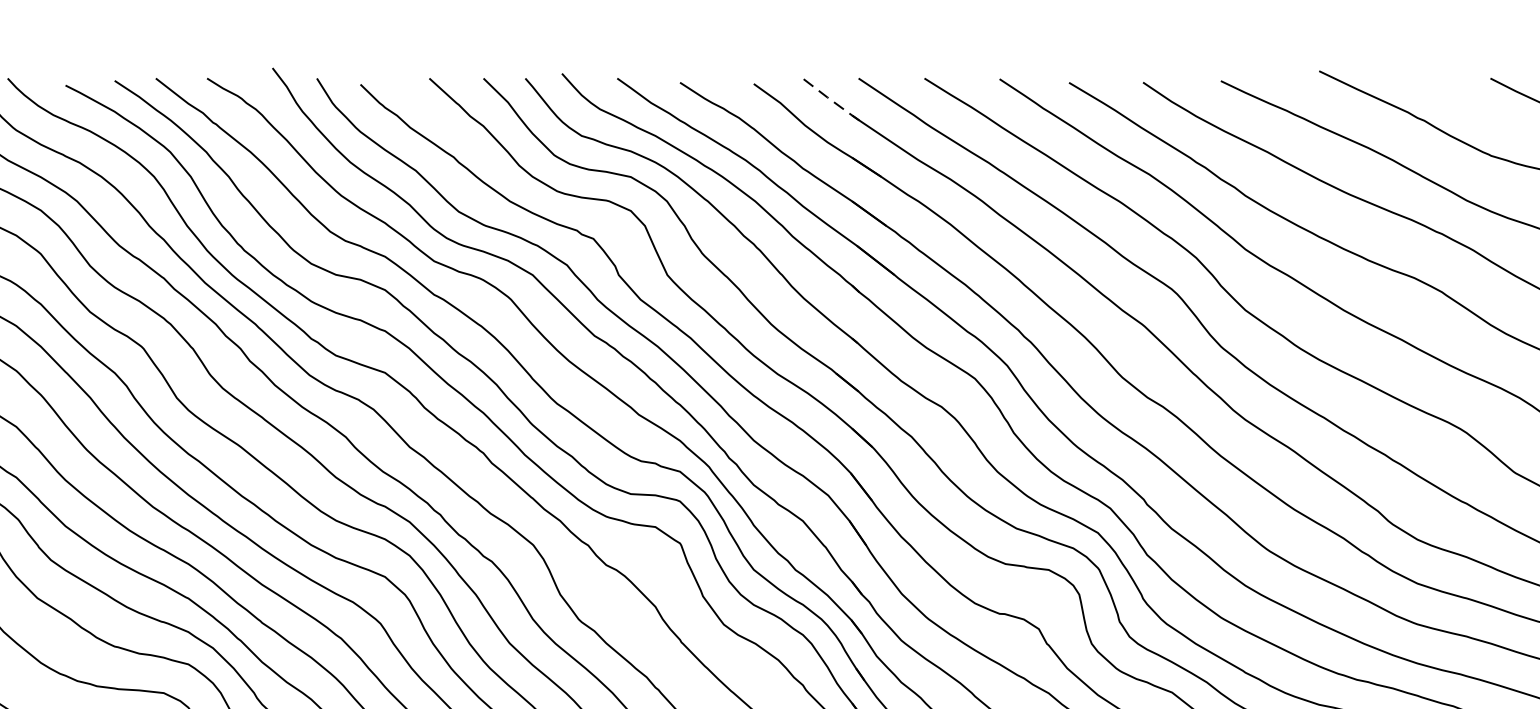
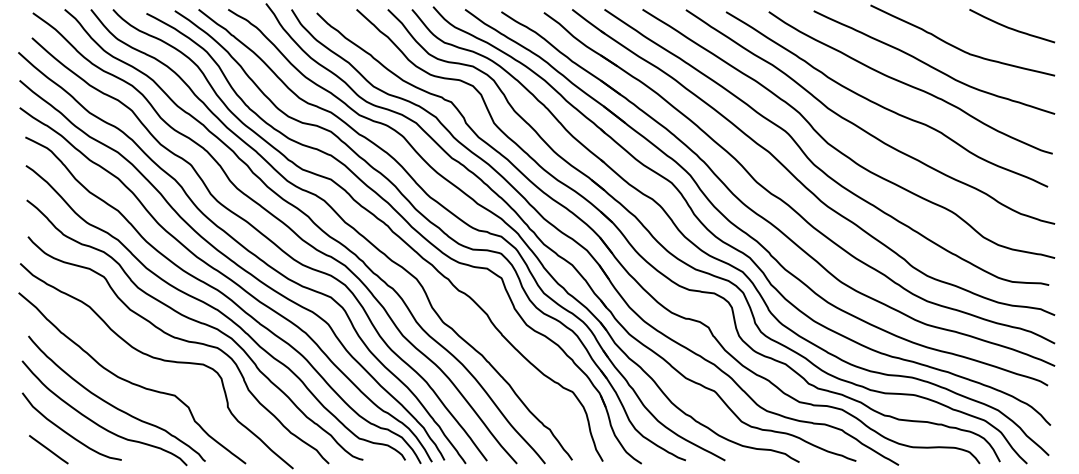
line: (830, 99) -> (588, 21), dashed -> solid

